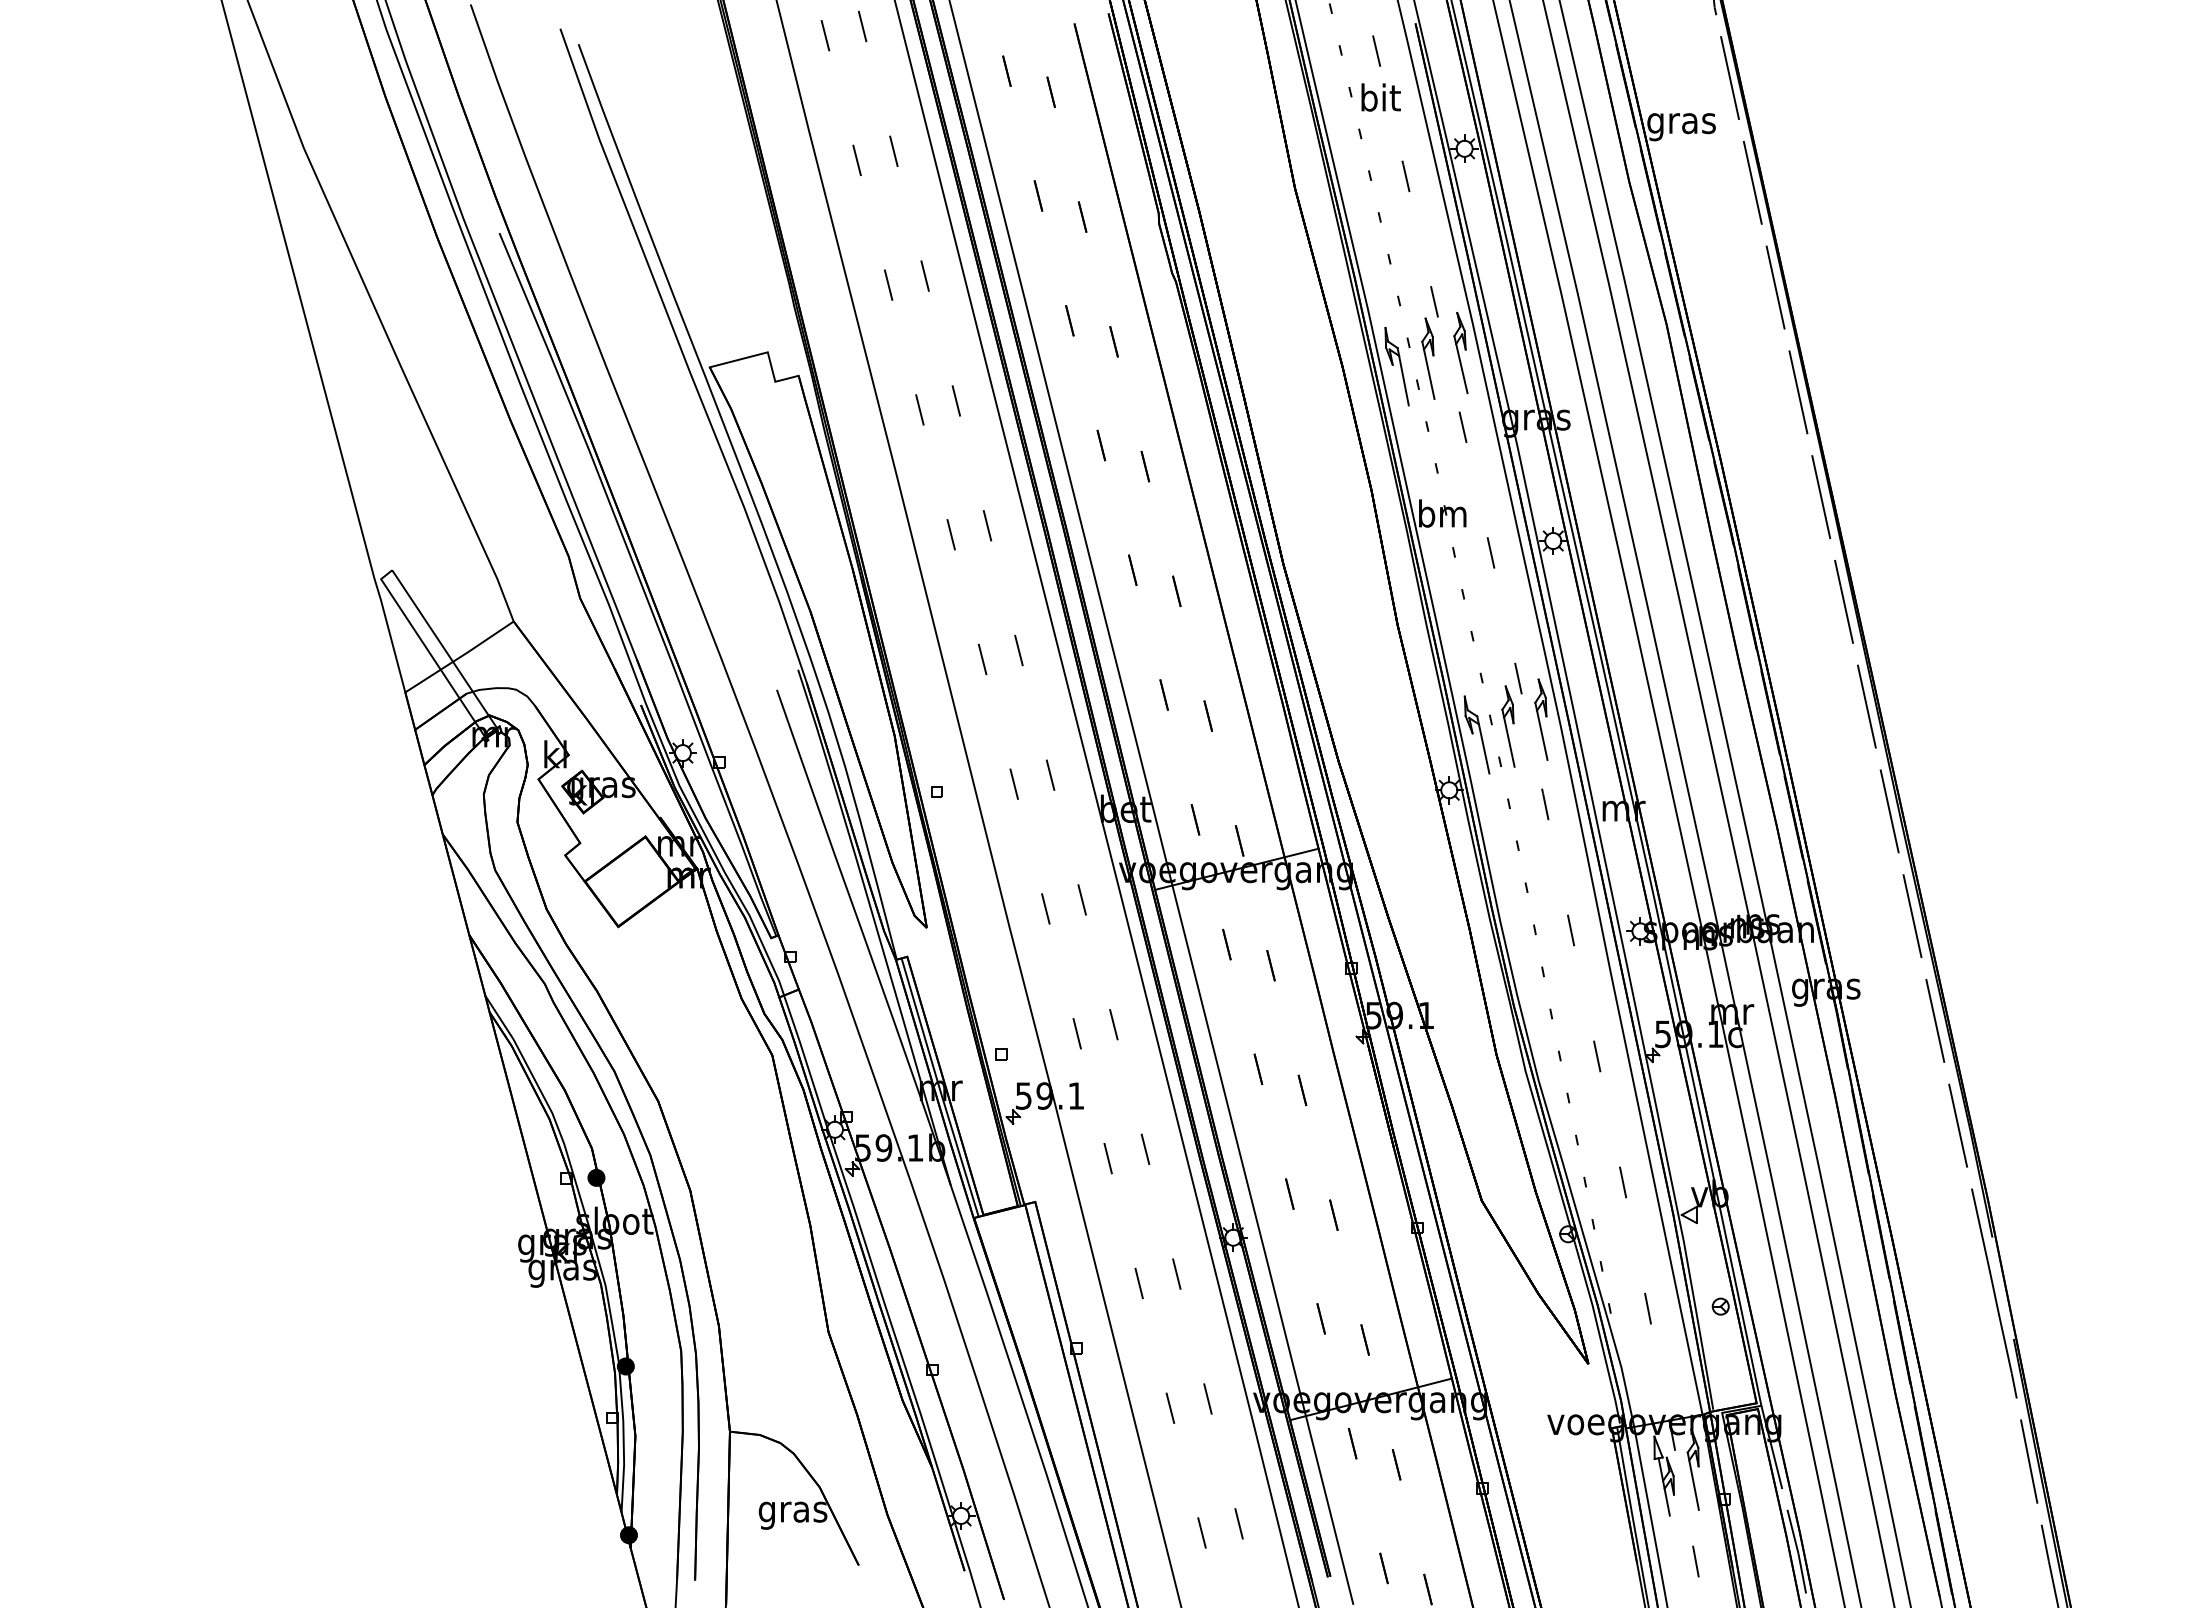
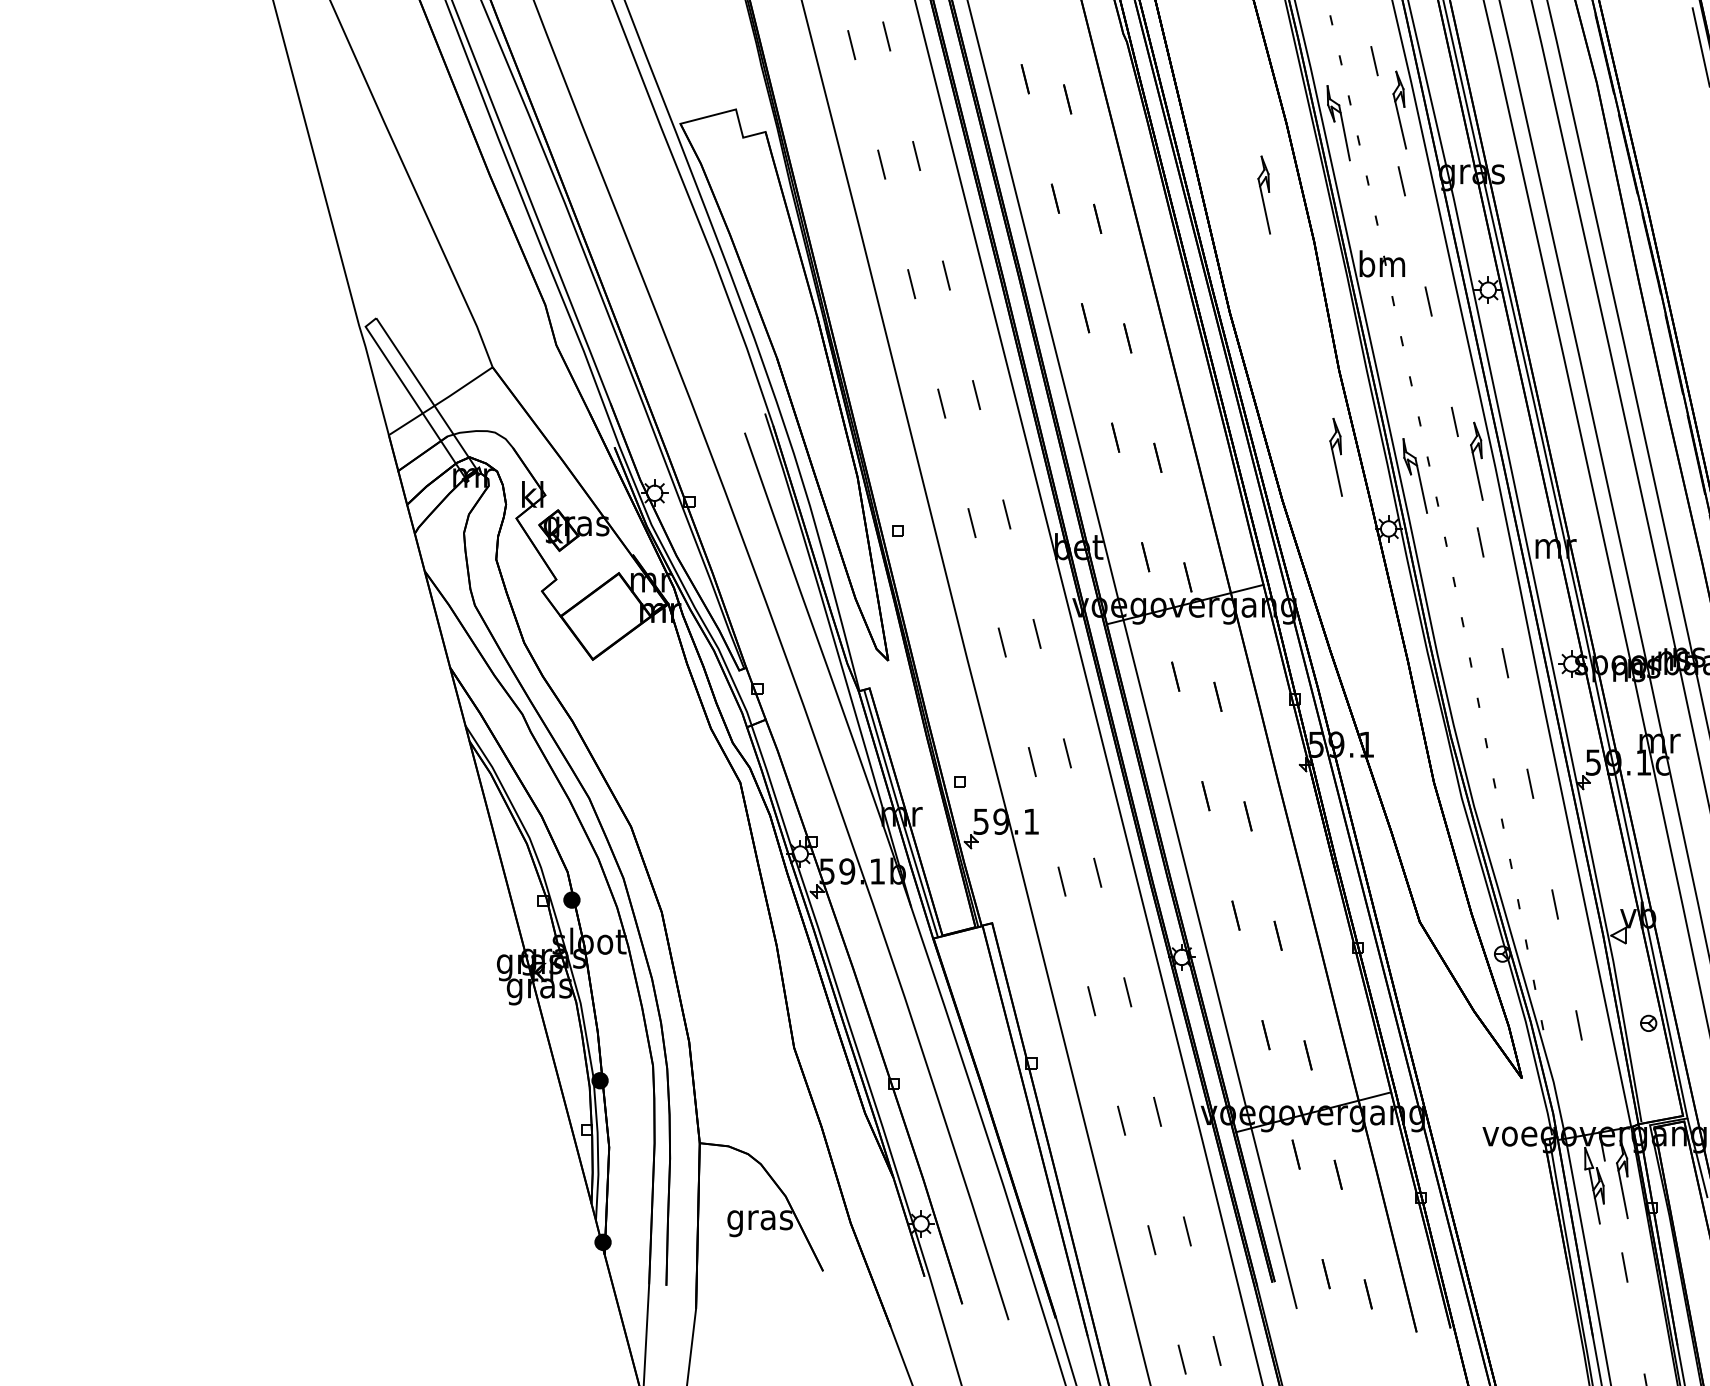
part: (1428, 358) -> (1264, 194), moved
part: (1508, 726) -> (1336, 457), moved

